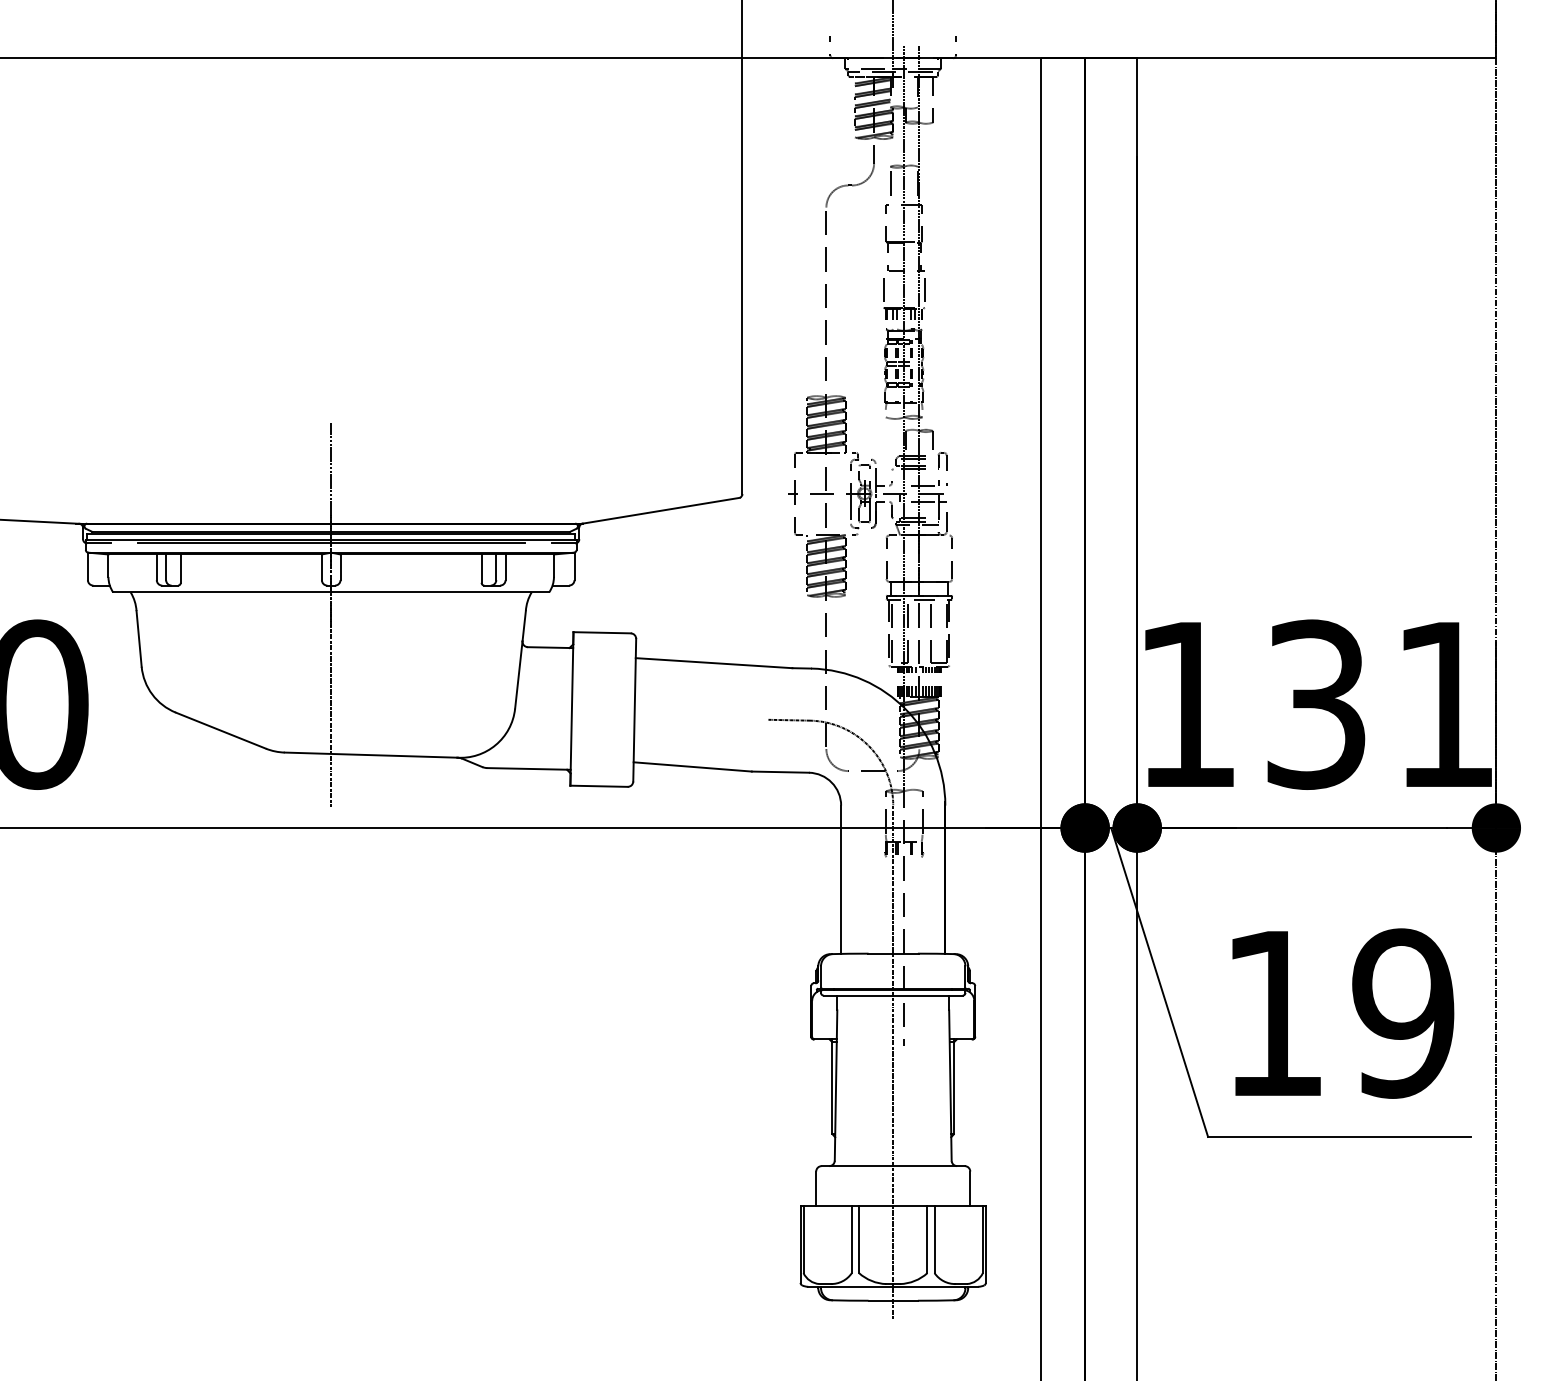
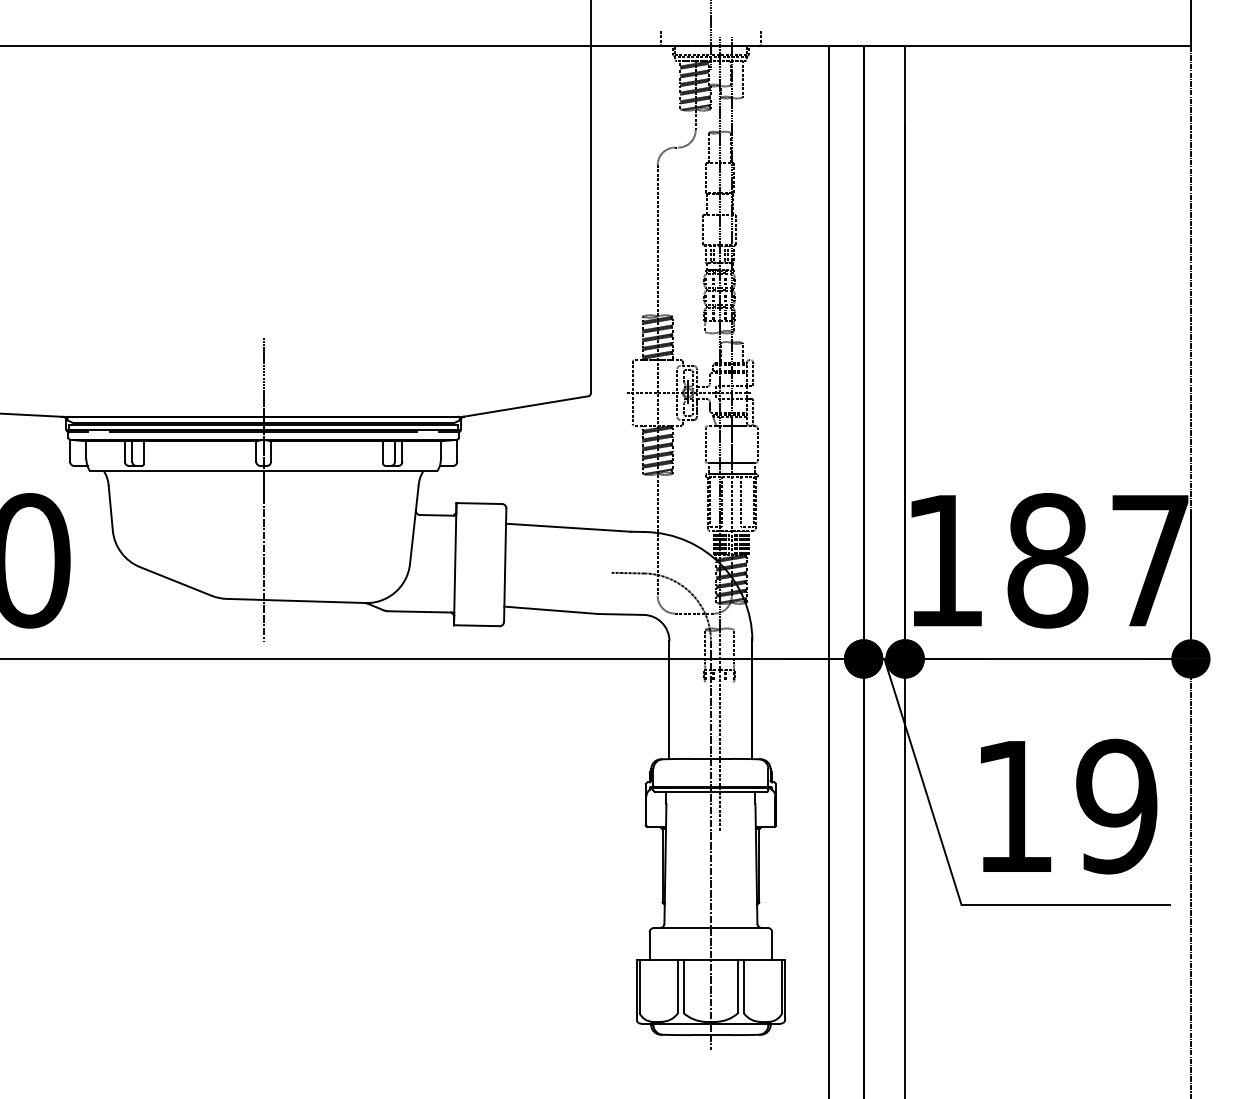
text: (1379, 704) -> (1097, 560), 131 -> 187

